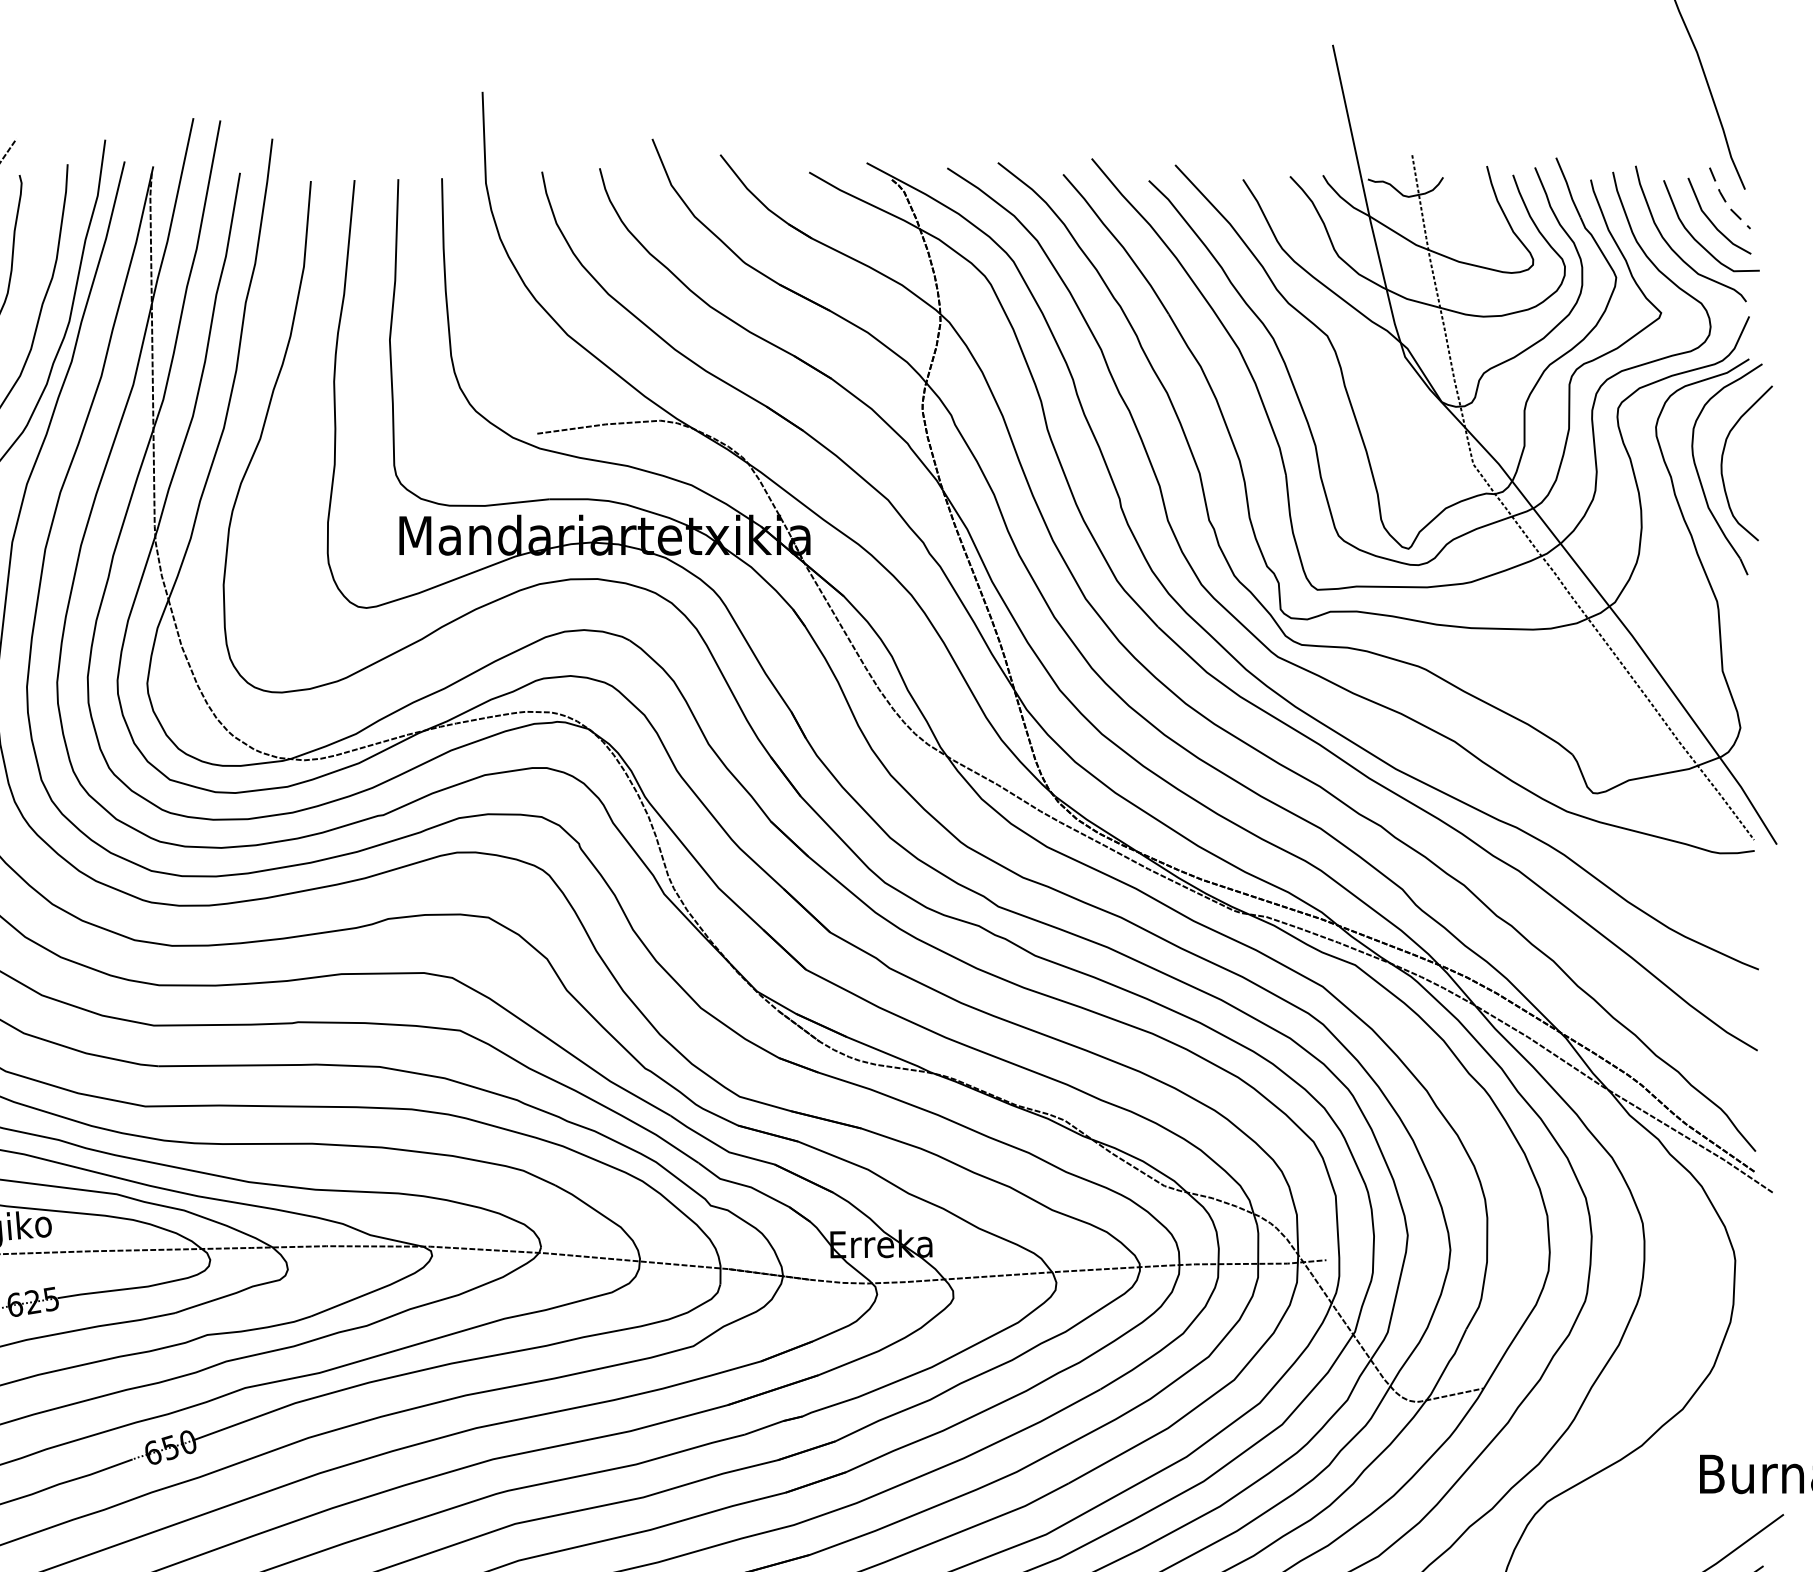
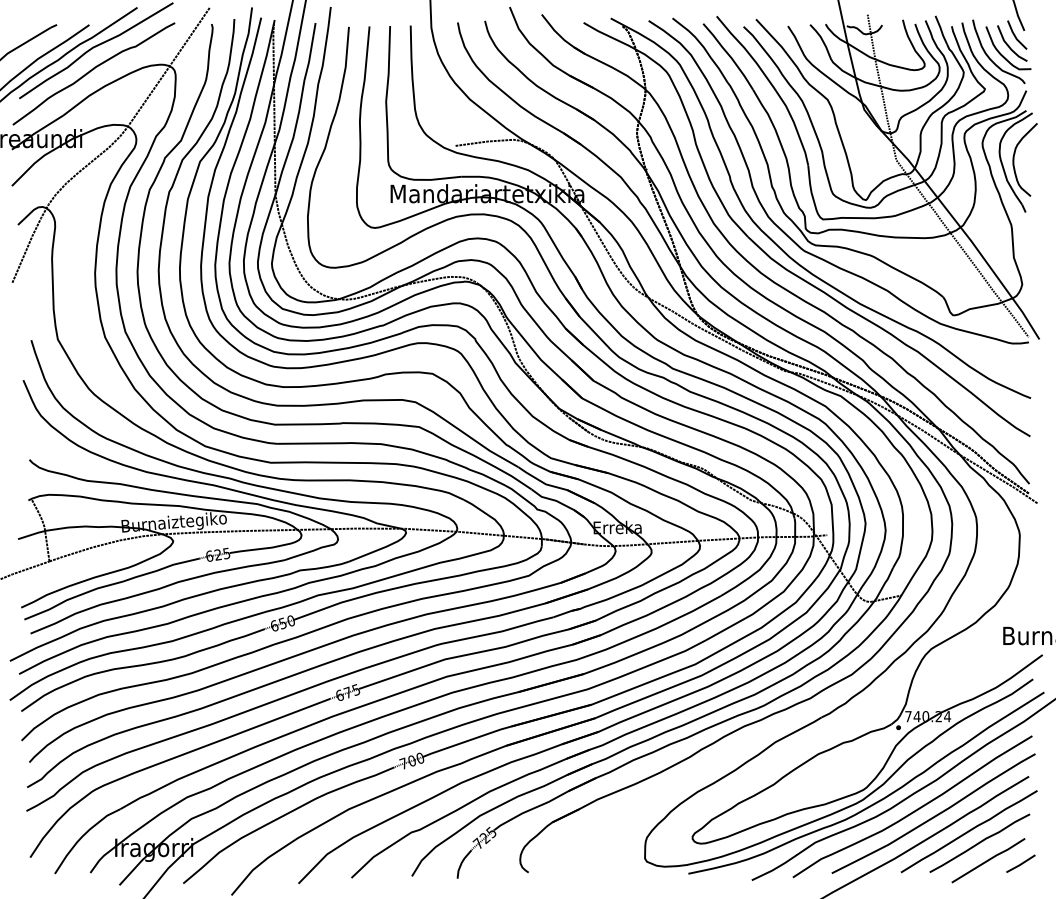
line: (1726, 201) -> (1015, 36), dashed -> solid

